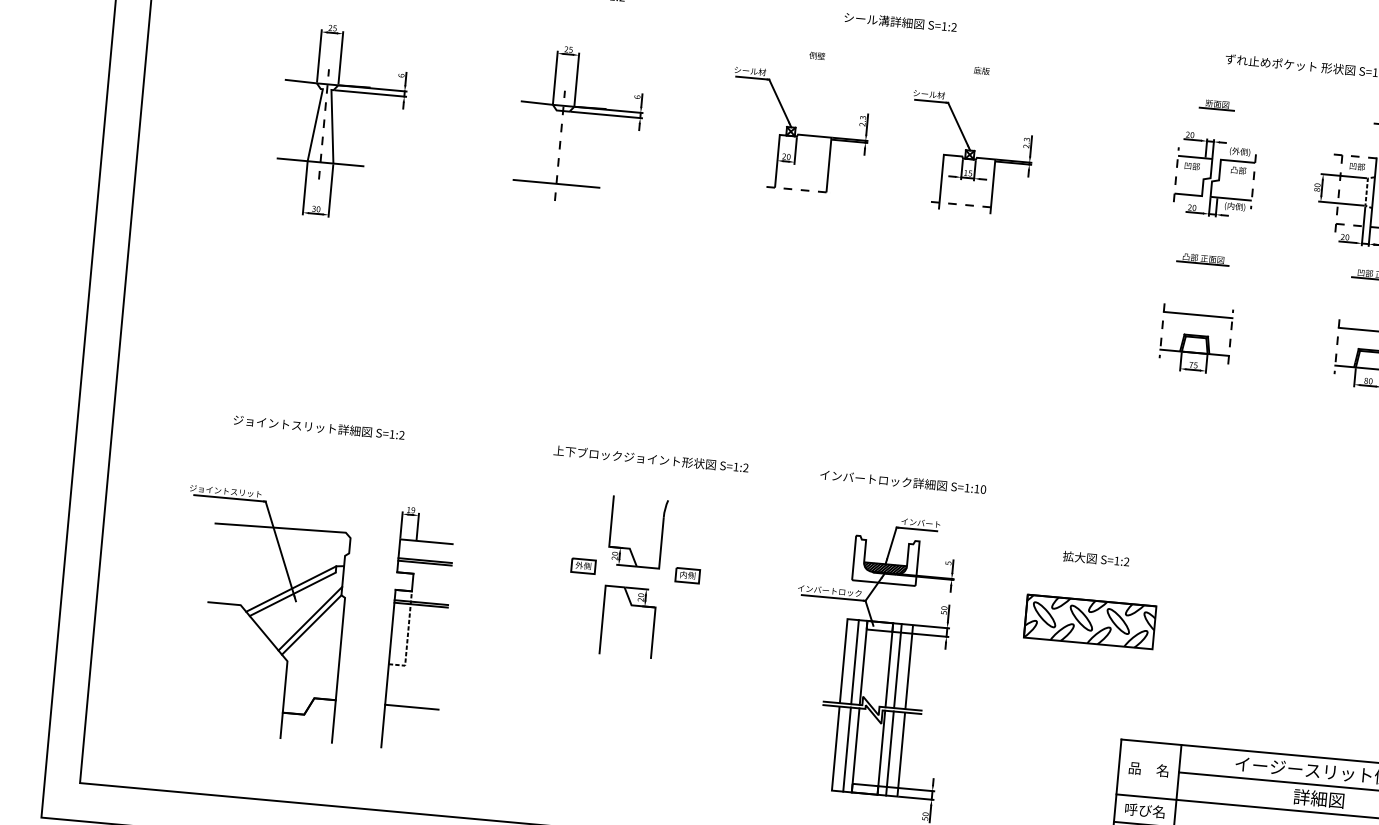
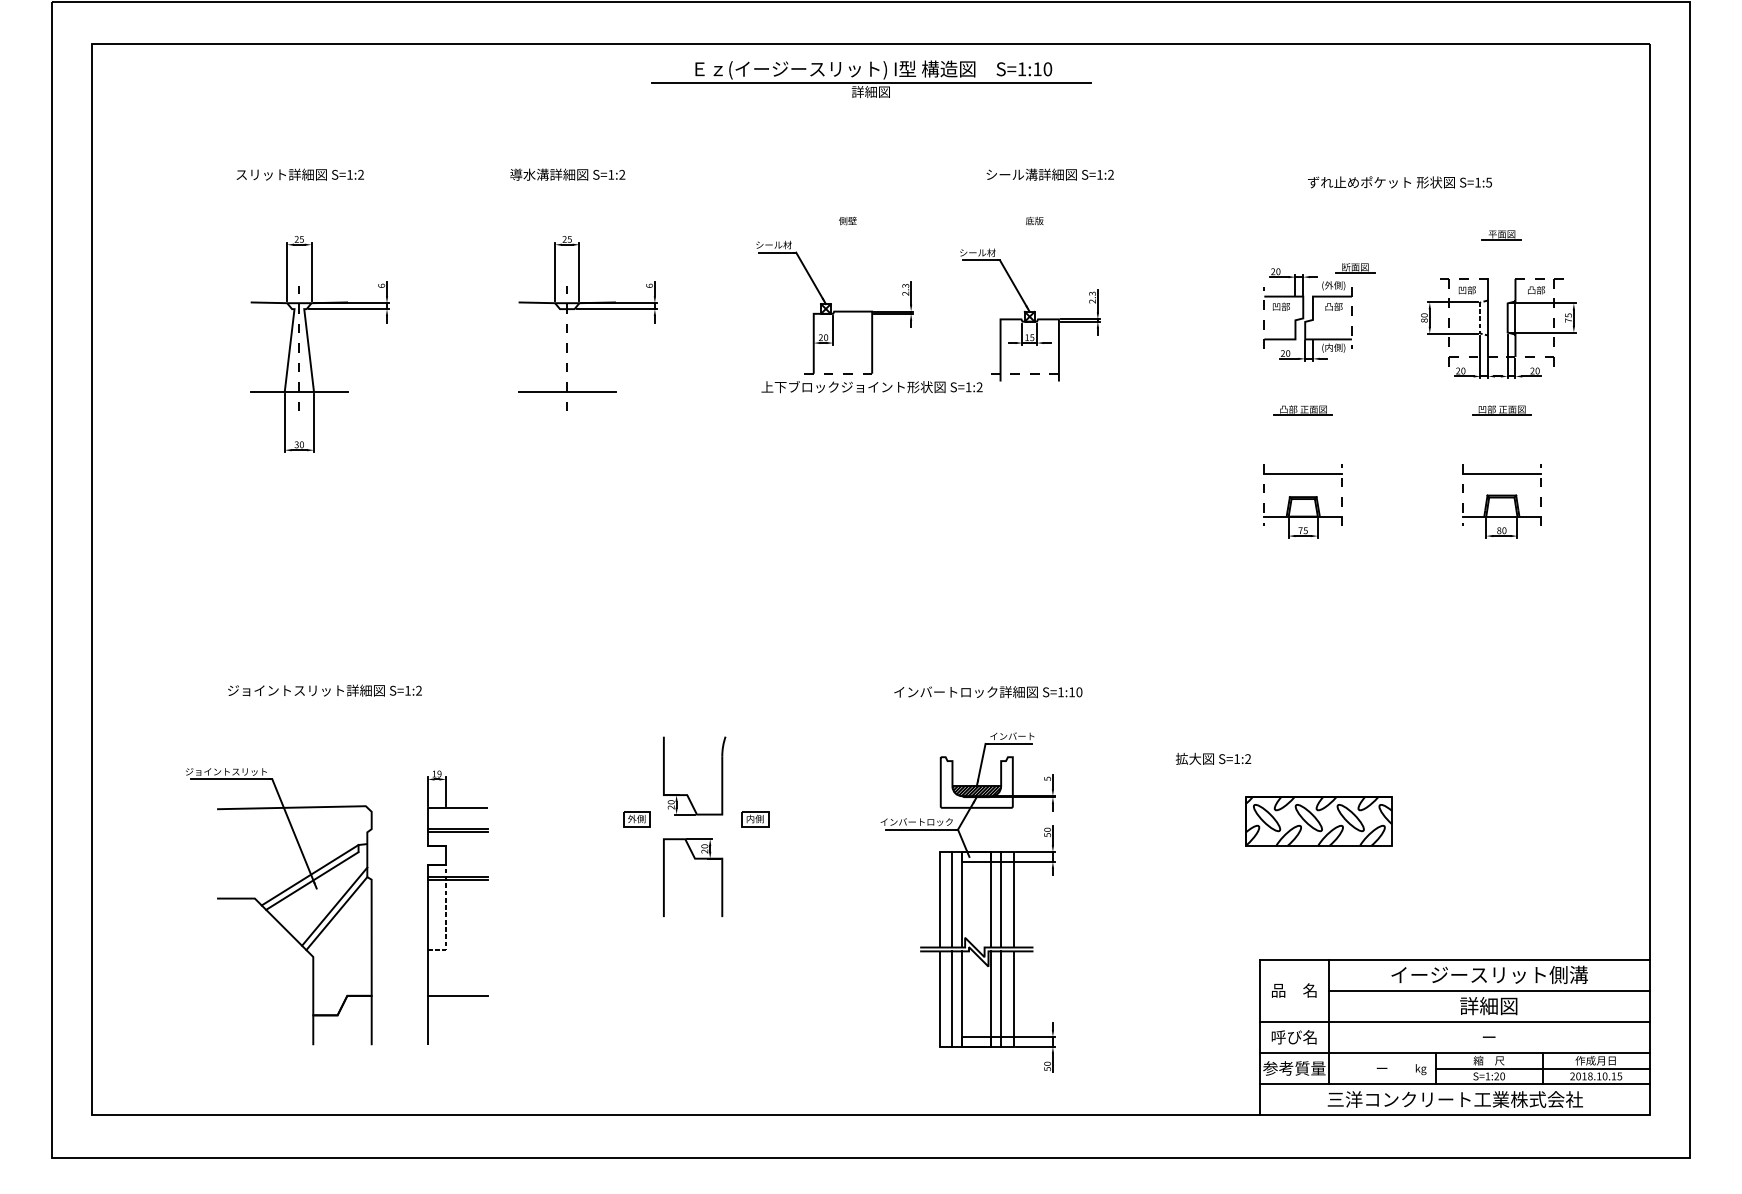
text: (899, 22) -> (1049, 174), moved
part: (1217, 105) -> (1355, 268), moved
text: (650, 459) -> (871, 387), moved
part: (1089, 621) -> (1318, 821), moved

